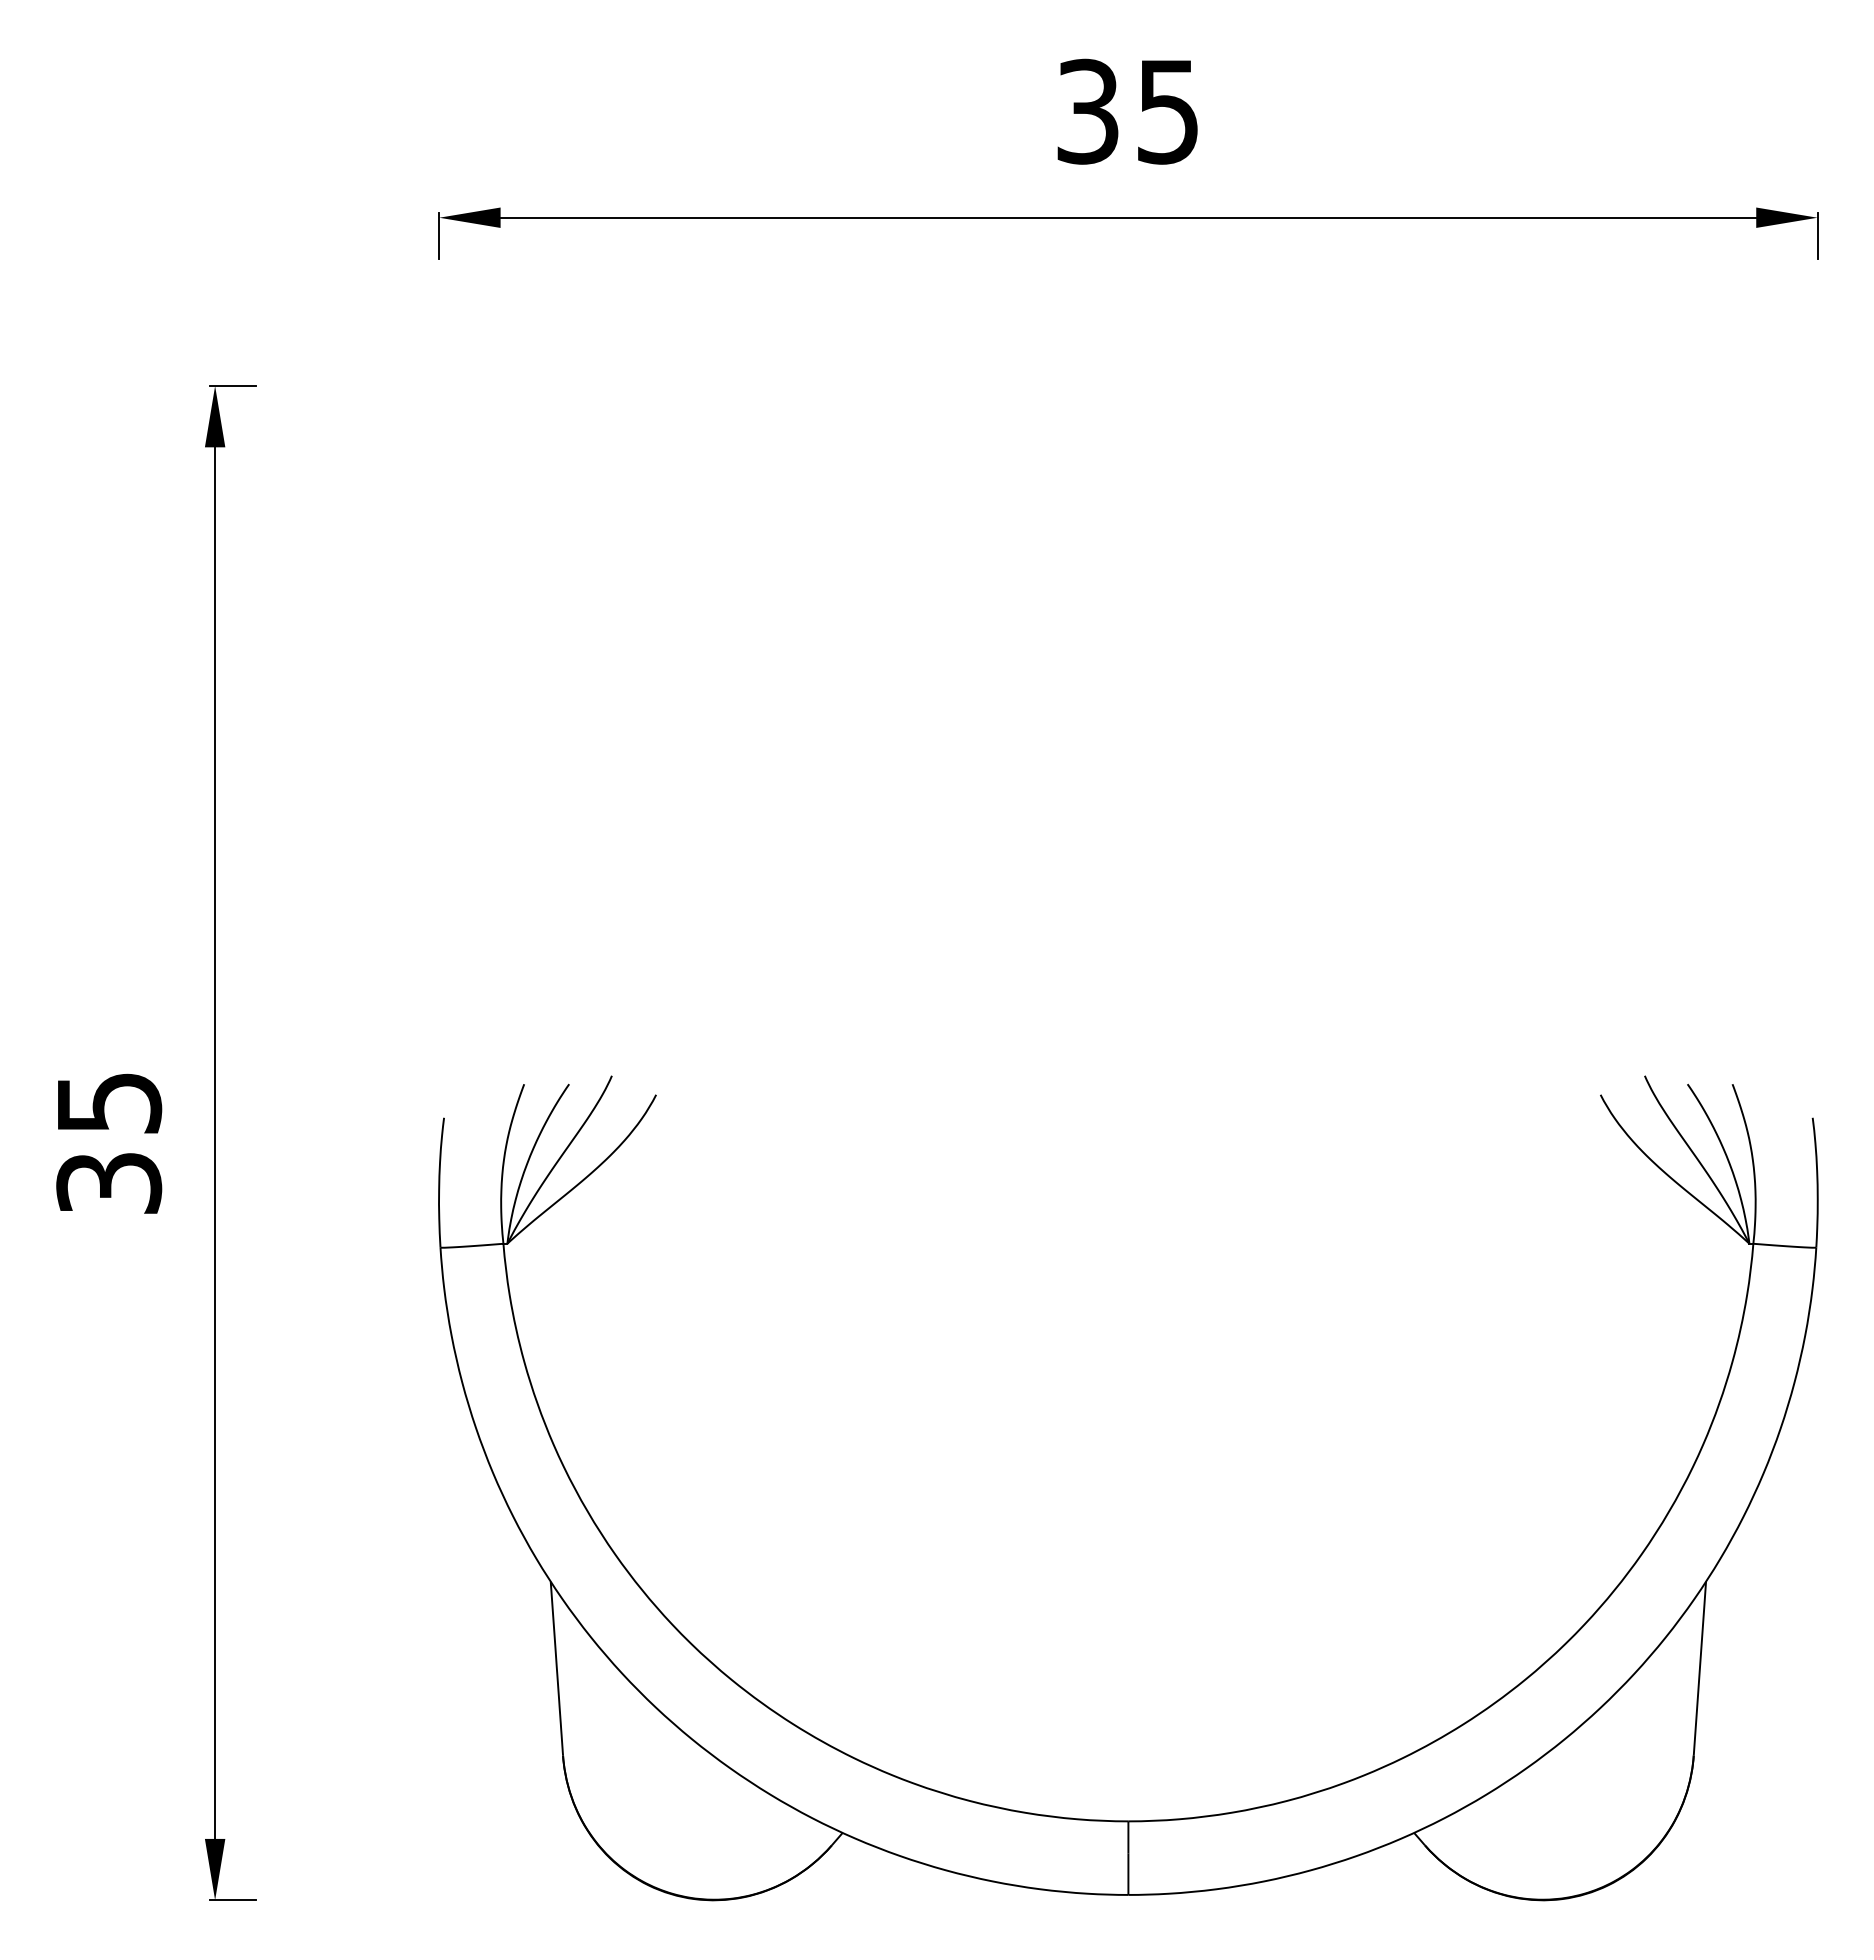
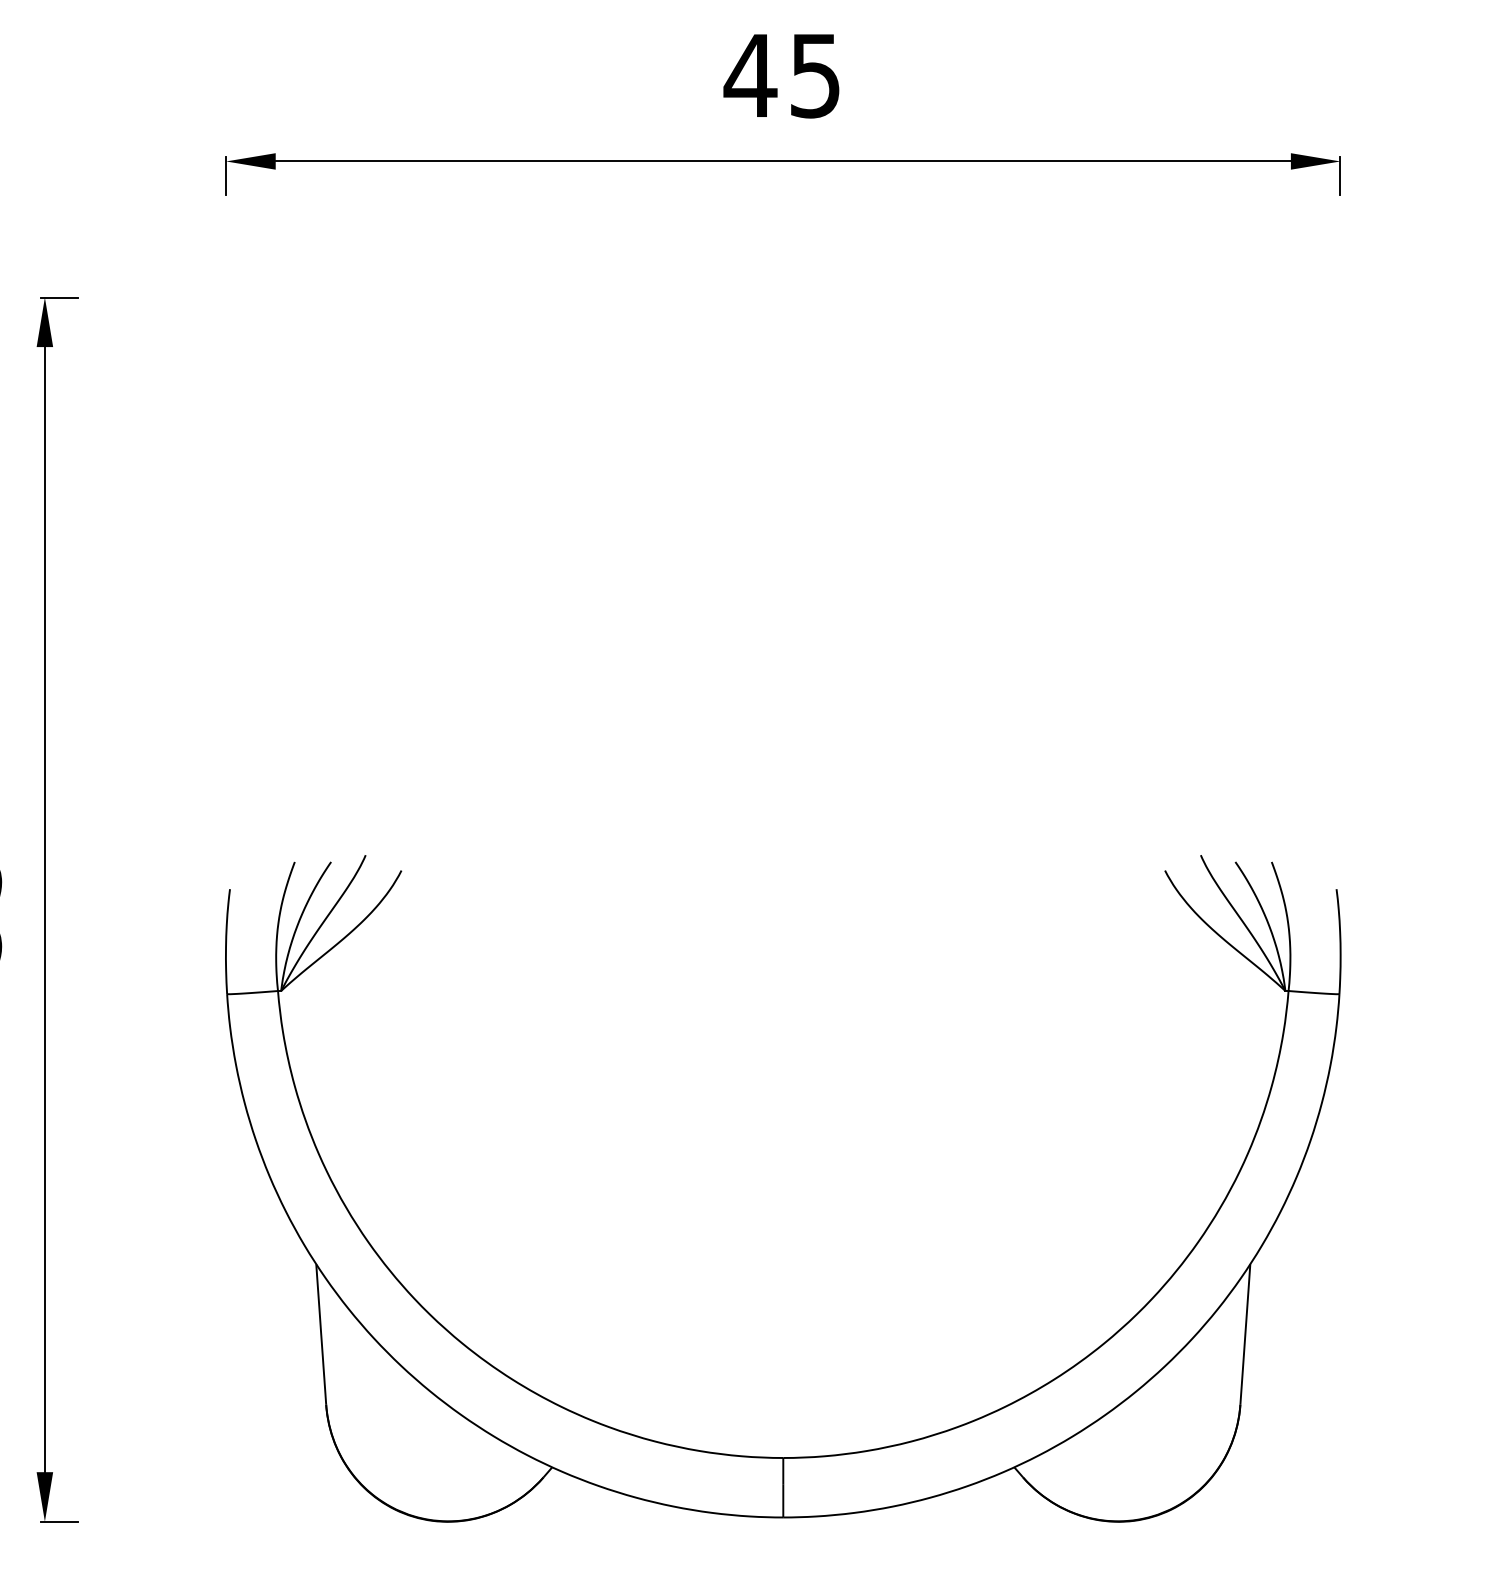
text: (1087, 111) -> (750, 75), 35 -> 45

